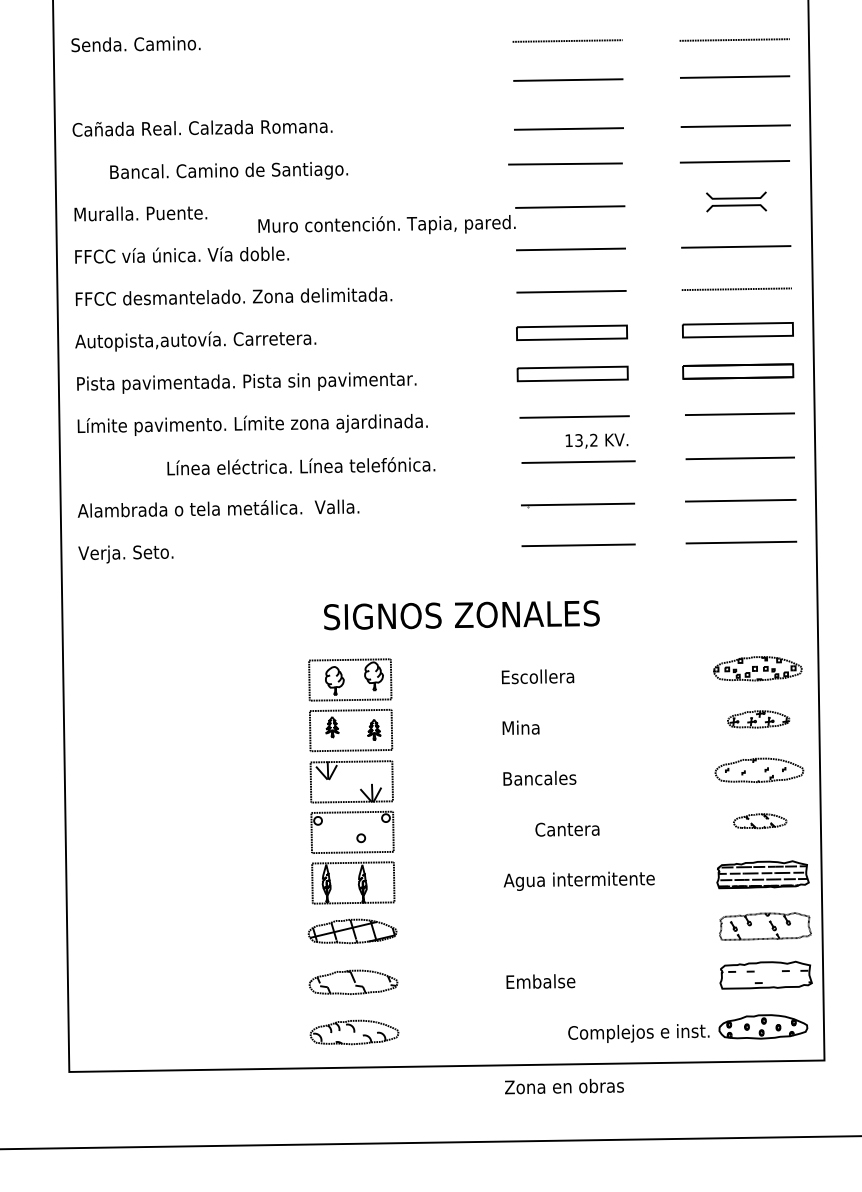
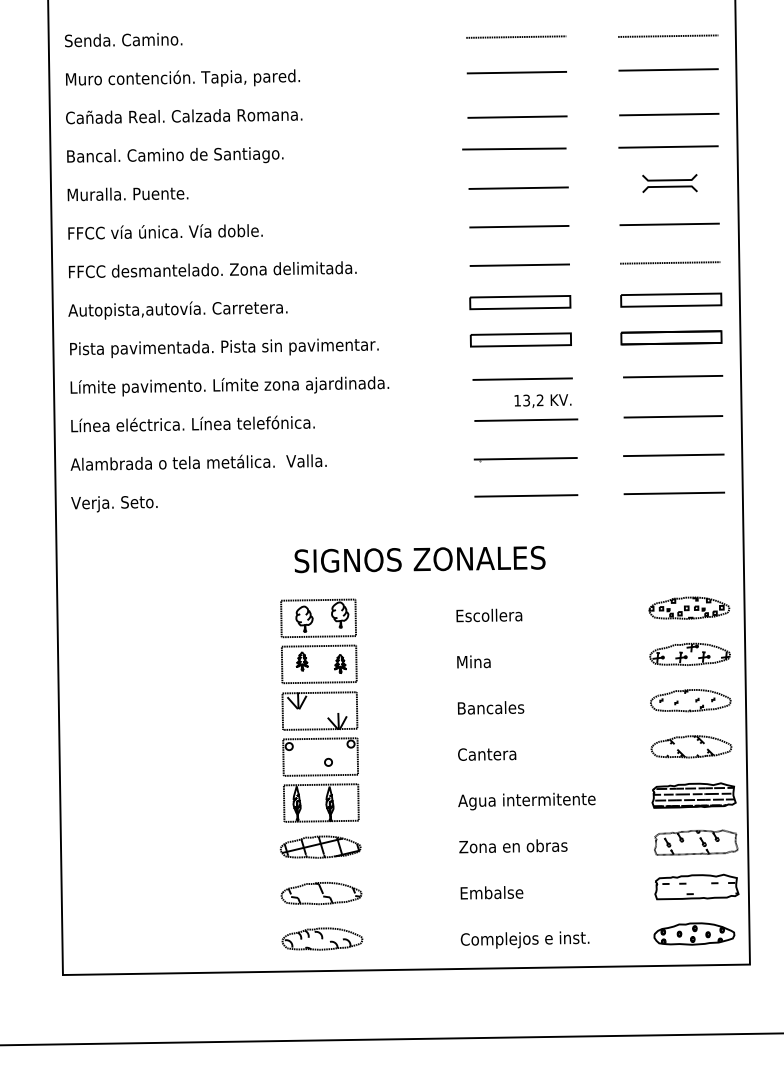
text: (229, 171) -> (175, 155), moved
text: (386, 223) -> (182, 77), moved
text: (300, 465) -> (192, 423), moved
part: (758, 718) -> (689, 653), size x1.43
part: (760, 820) -> (691, 746), size x1.67
text: (567, 829) -> (487, 754), moved
text: (638, 1032) -> (524, 939), moved
text: (564, 1086) -> (513, 846), moved

